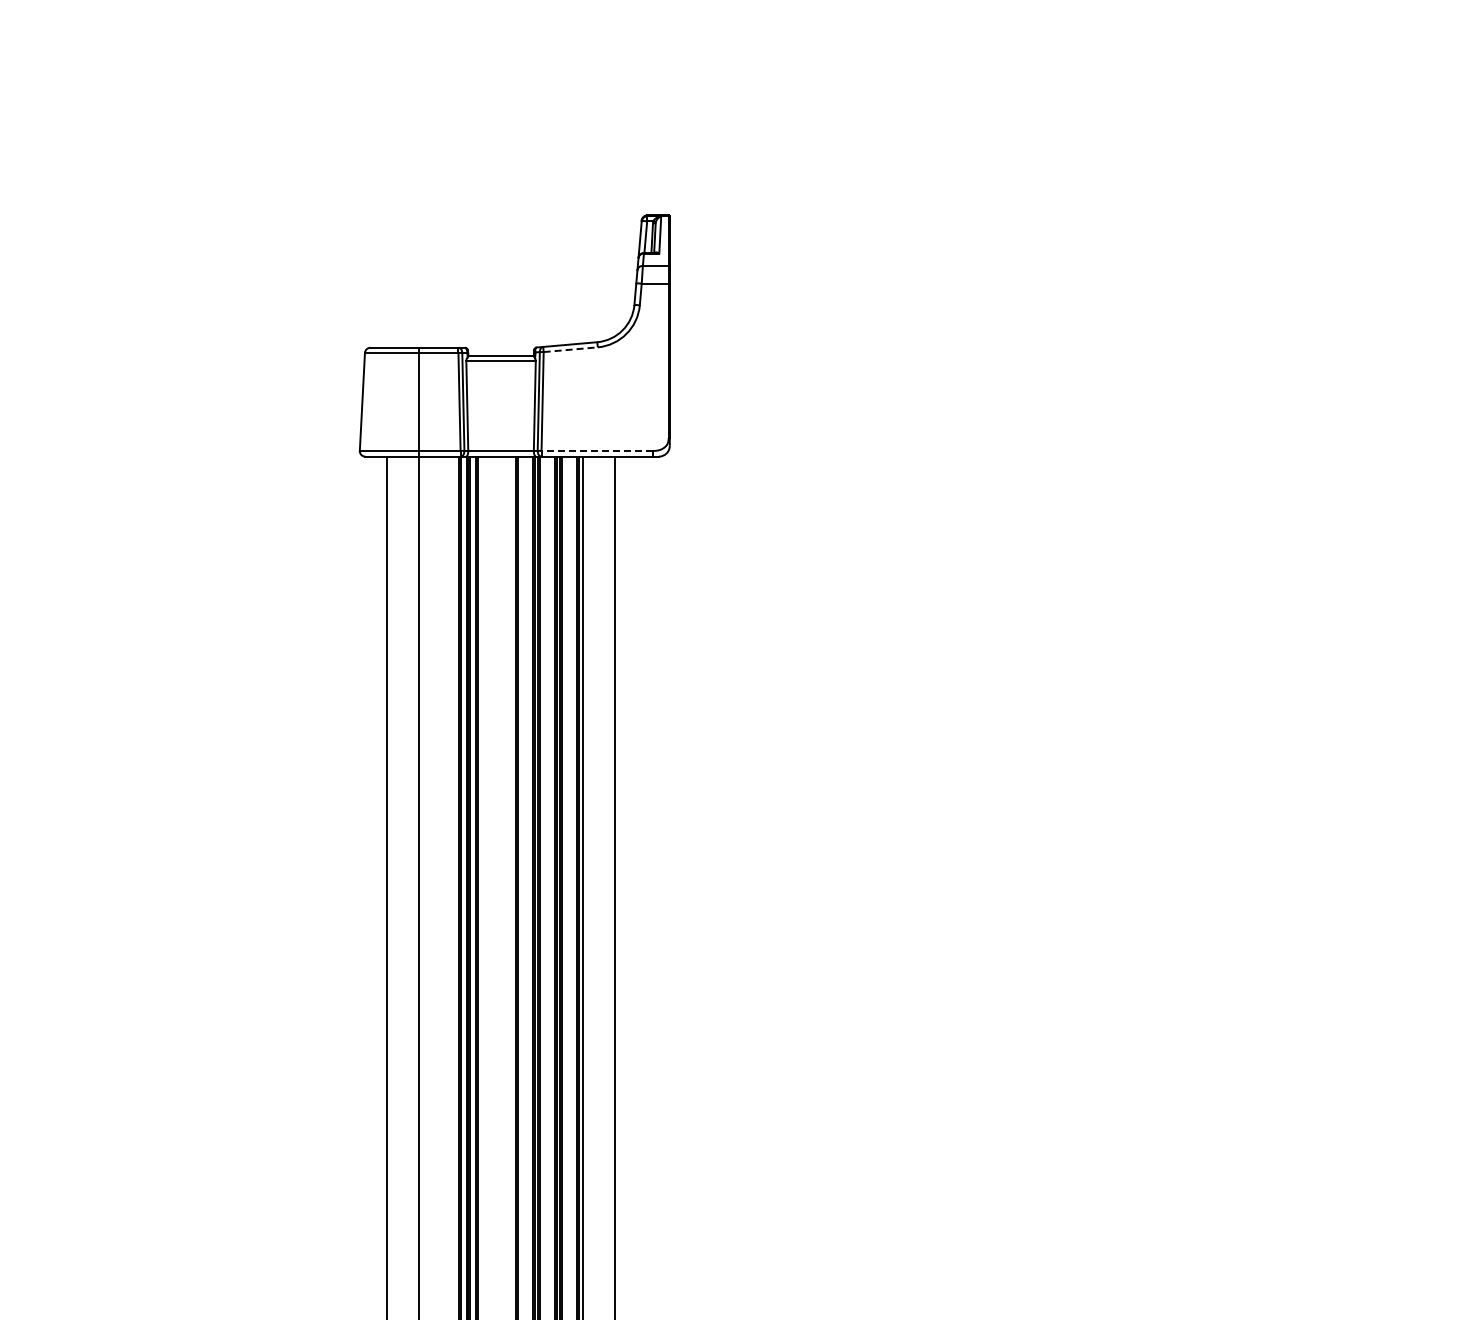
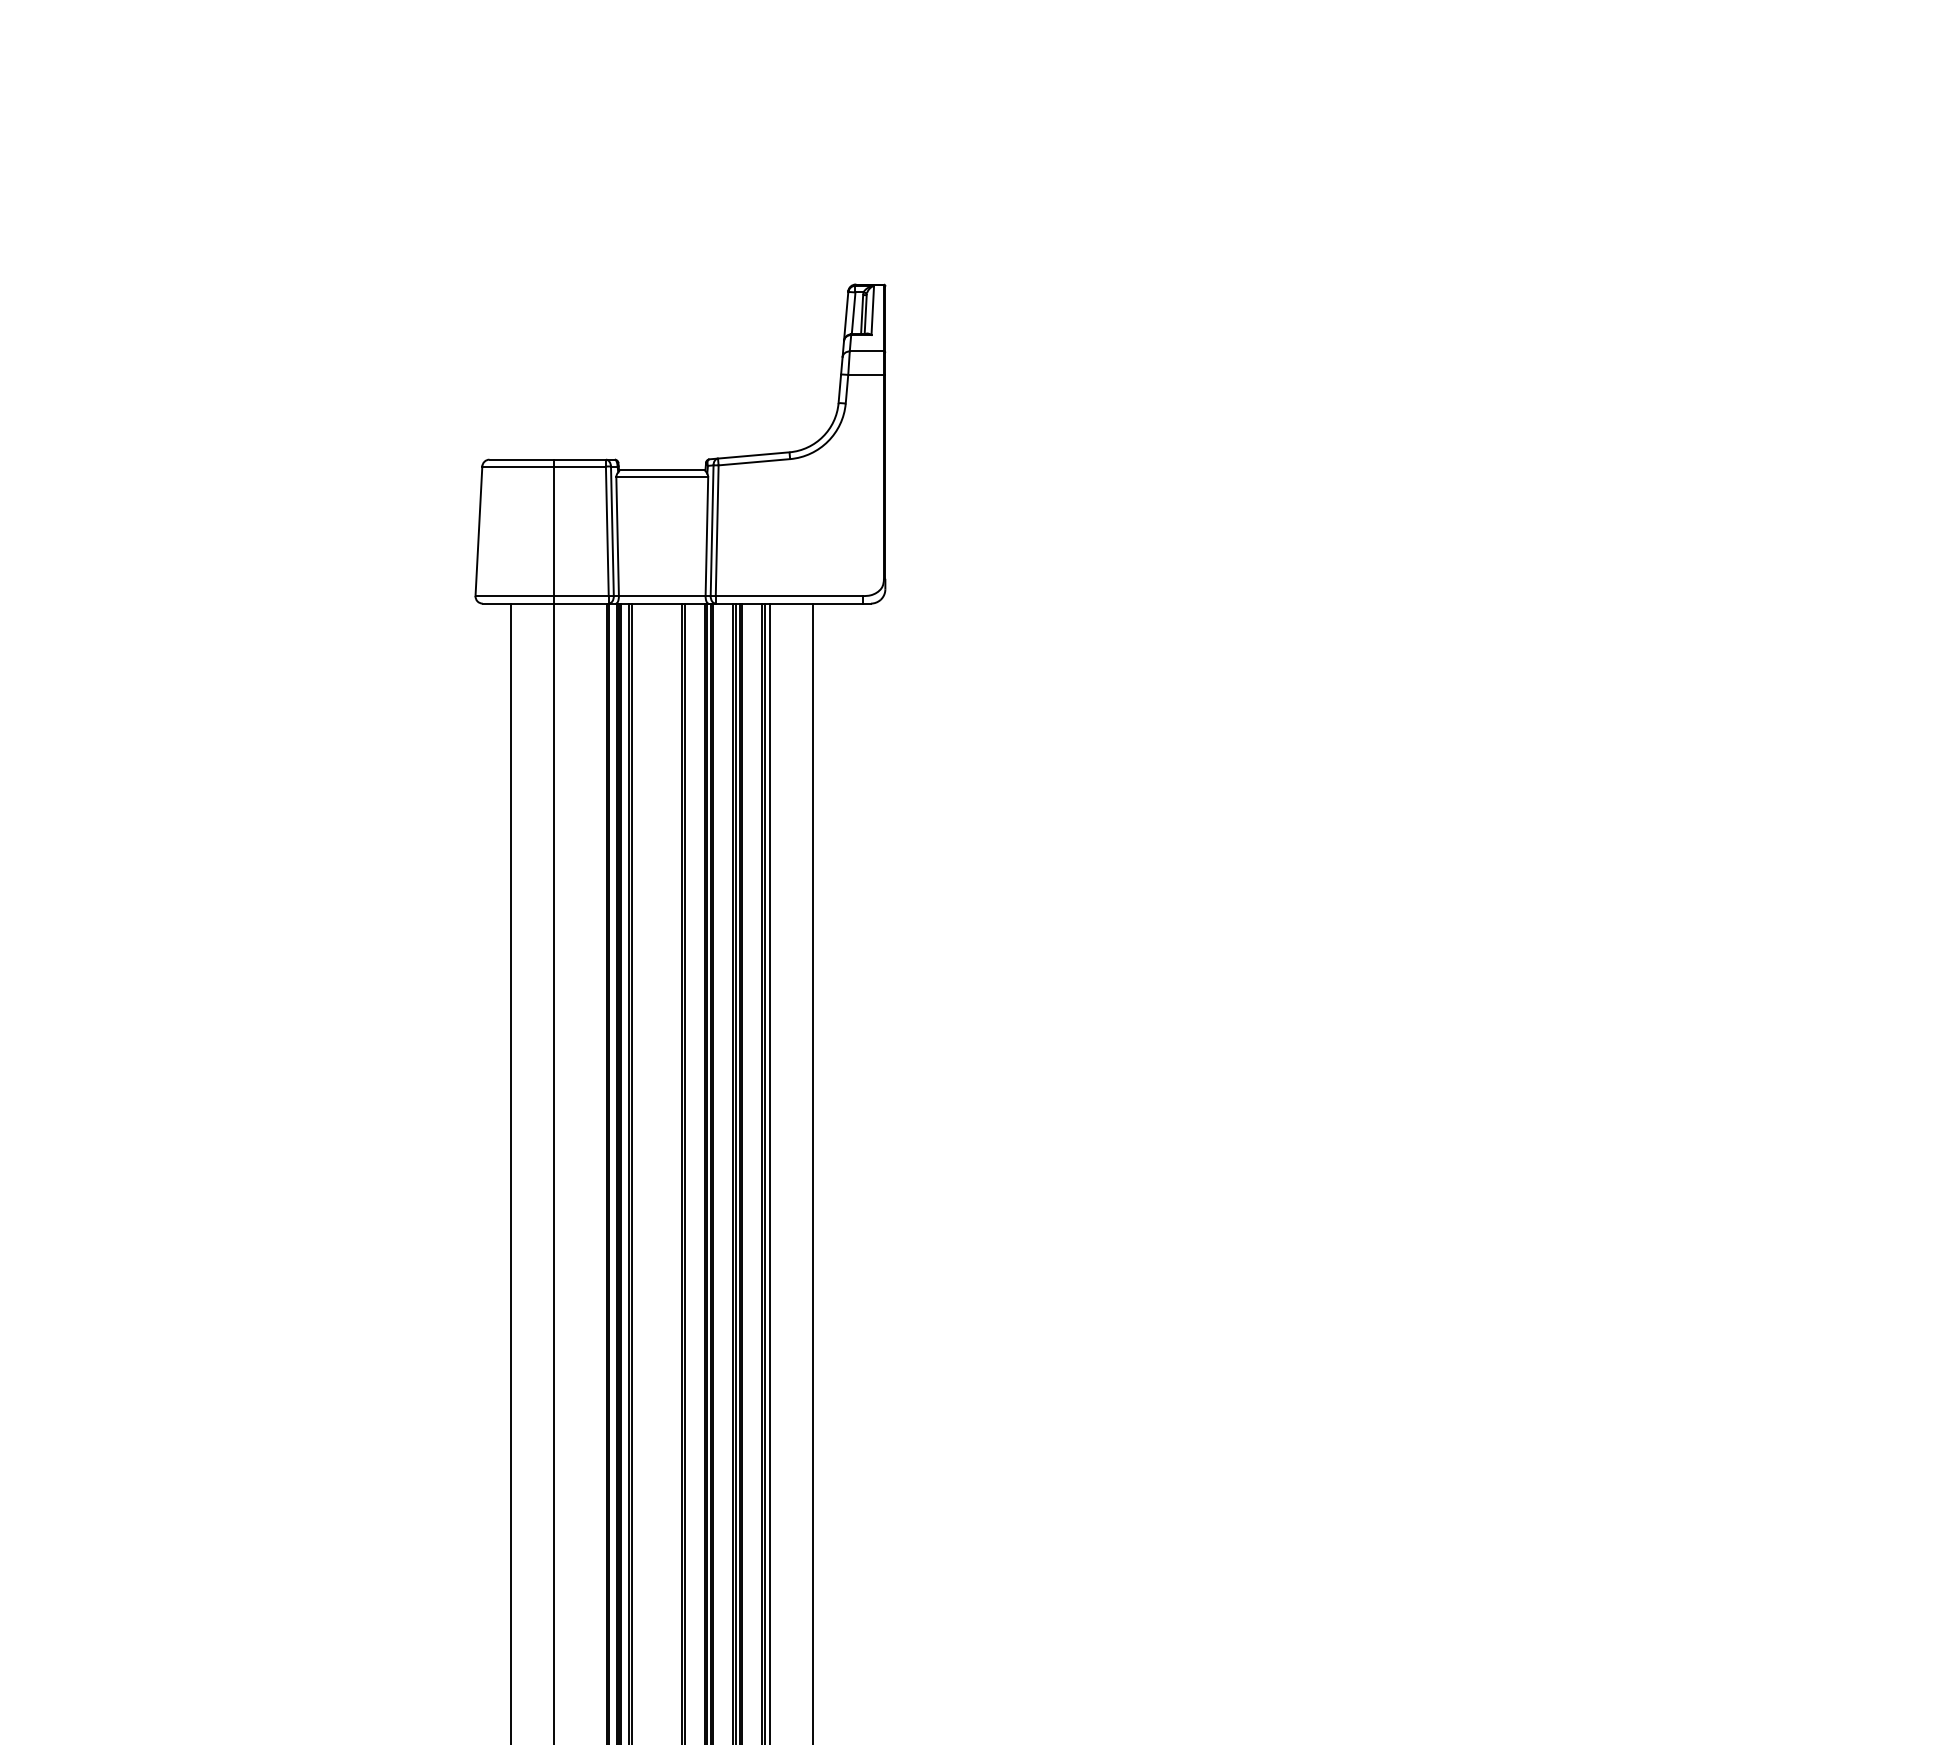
line: (571, 349) -> (755, 461), dashed -> solid
line: (597, 450) -> (789, 595), dashed -> solid

